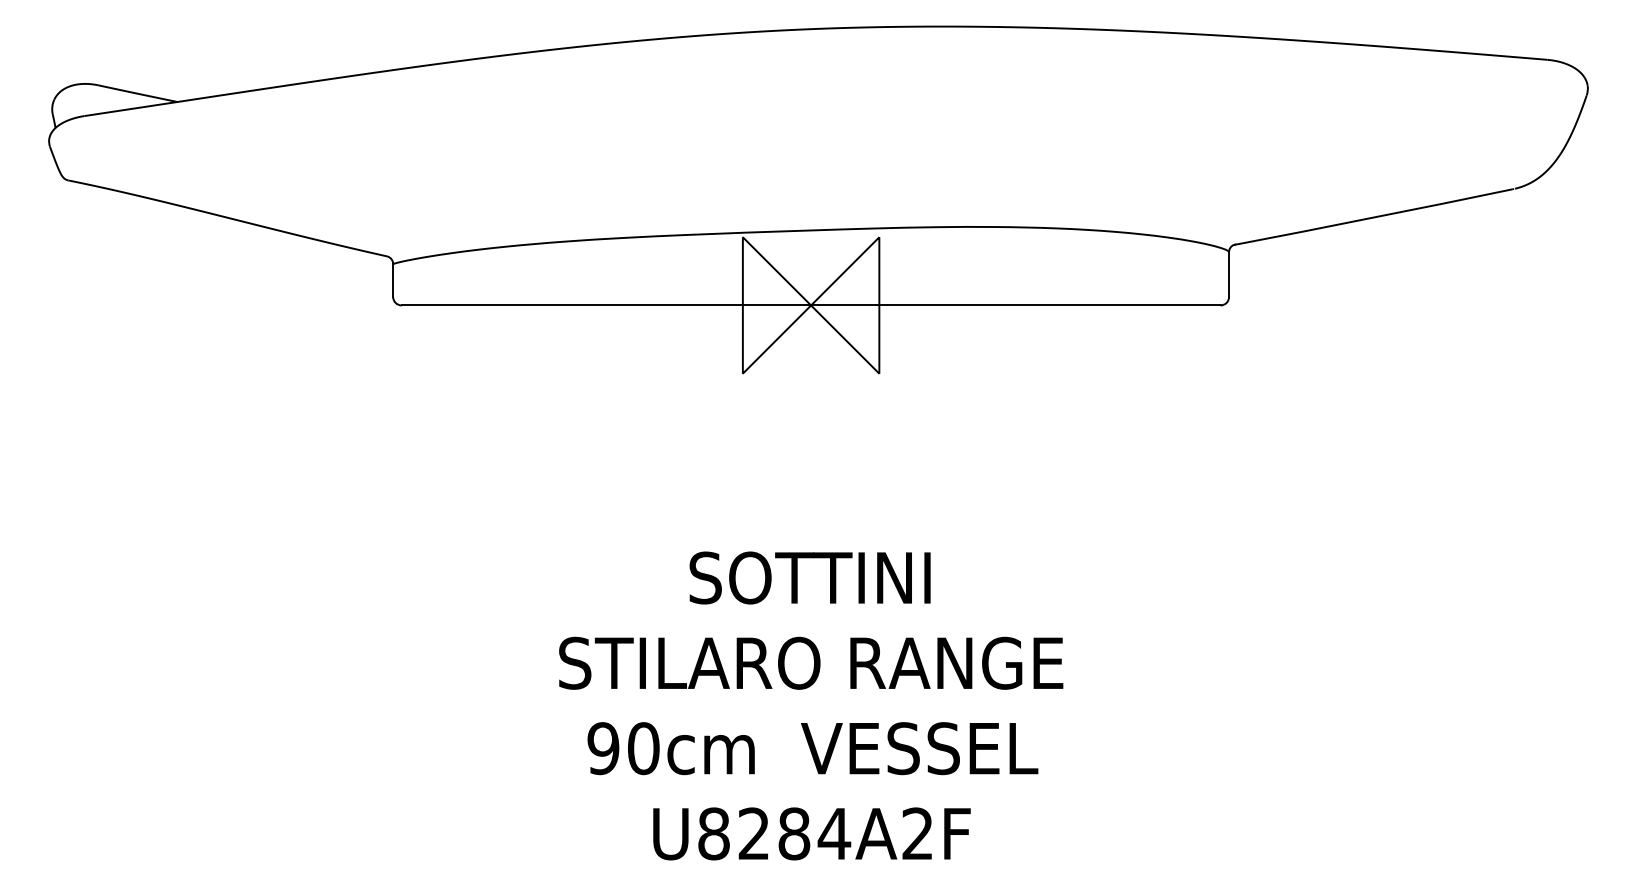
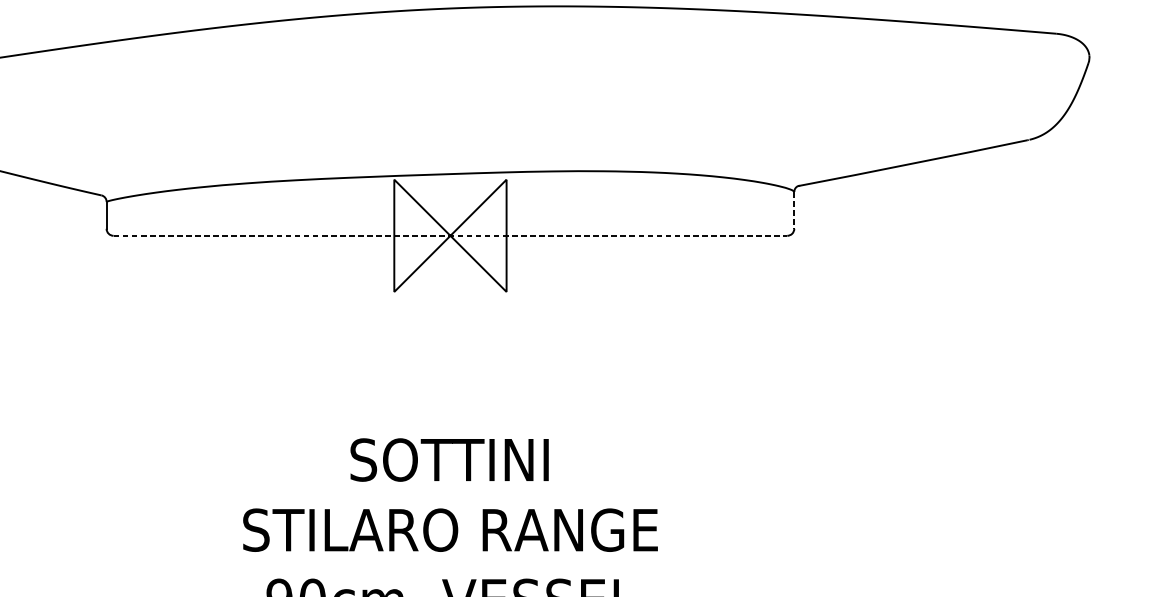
line: (1229, 275) -> (794, 211), solid -> dashed
line: (811, 305) -> (450, 235), solid -> dashed

